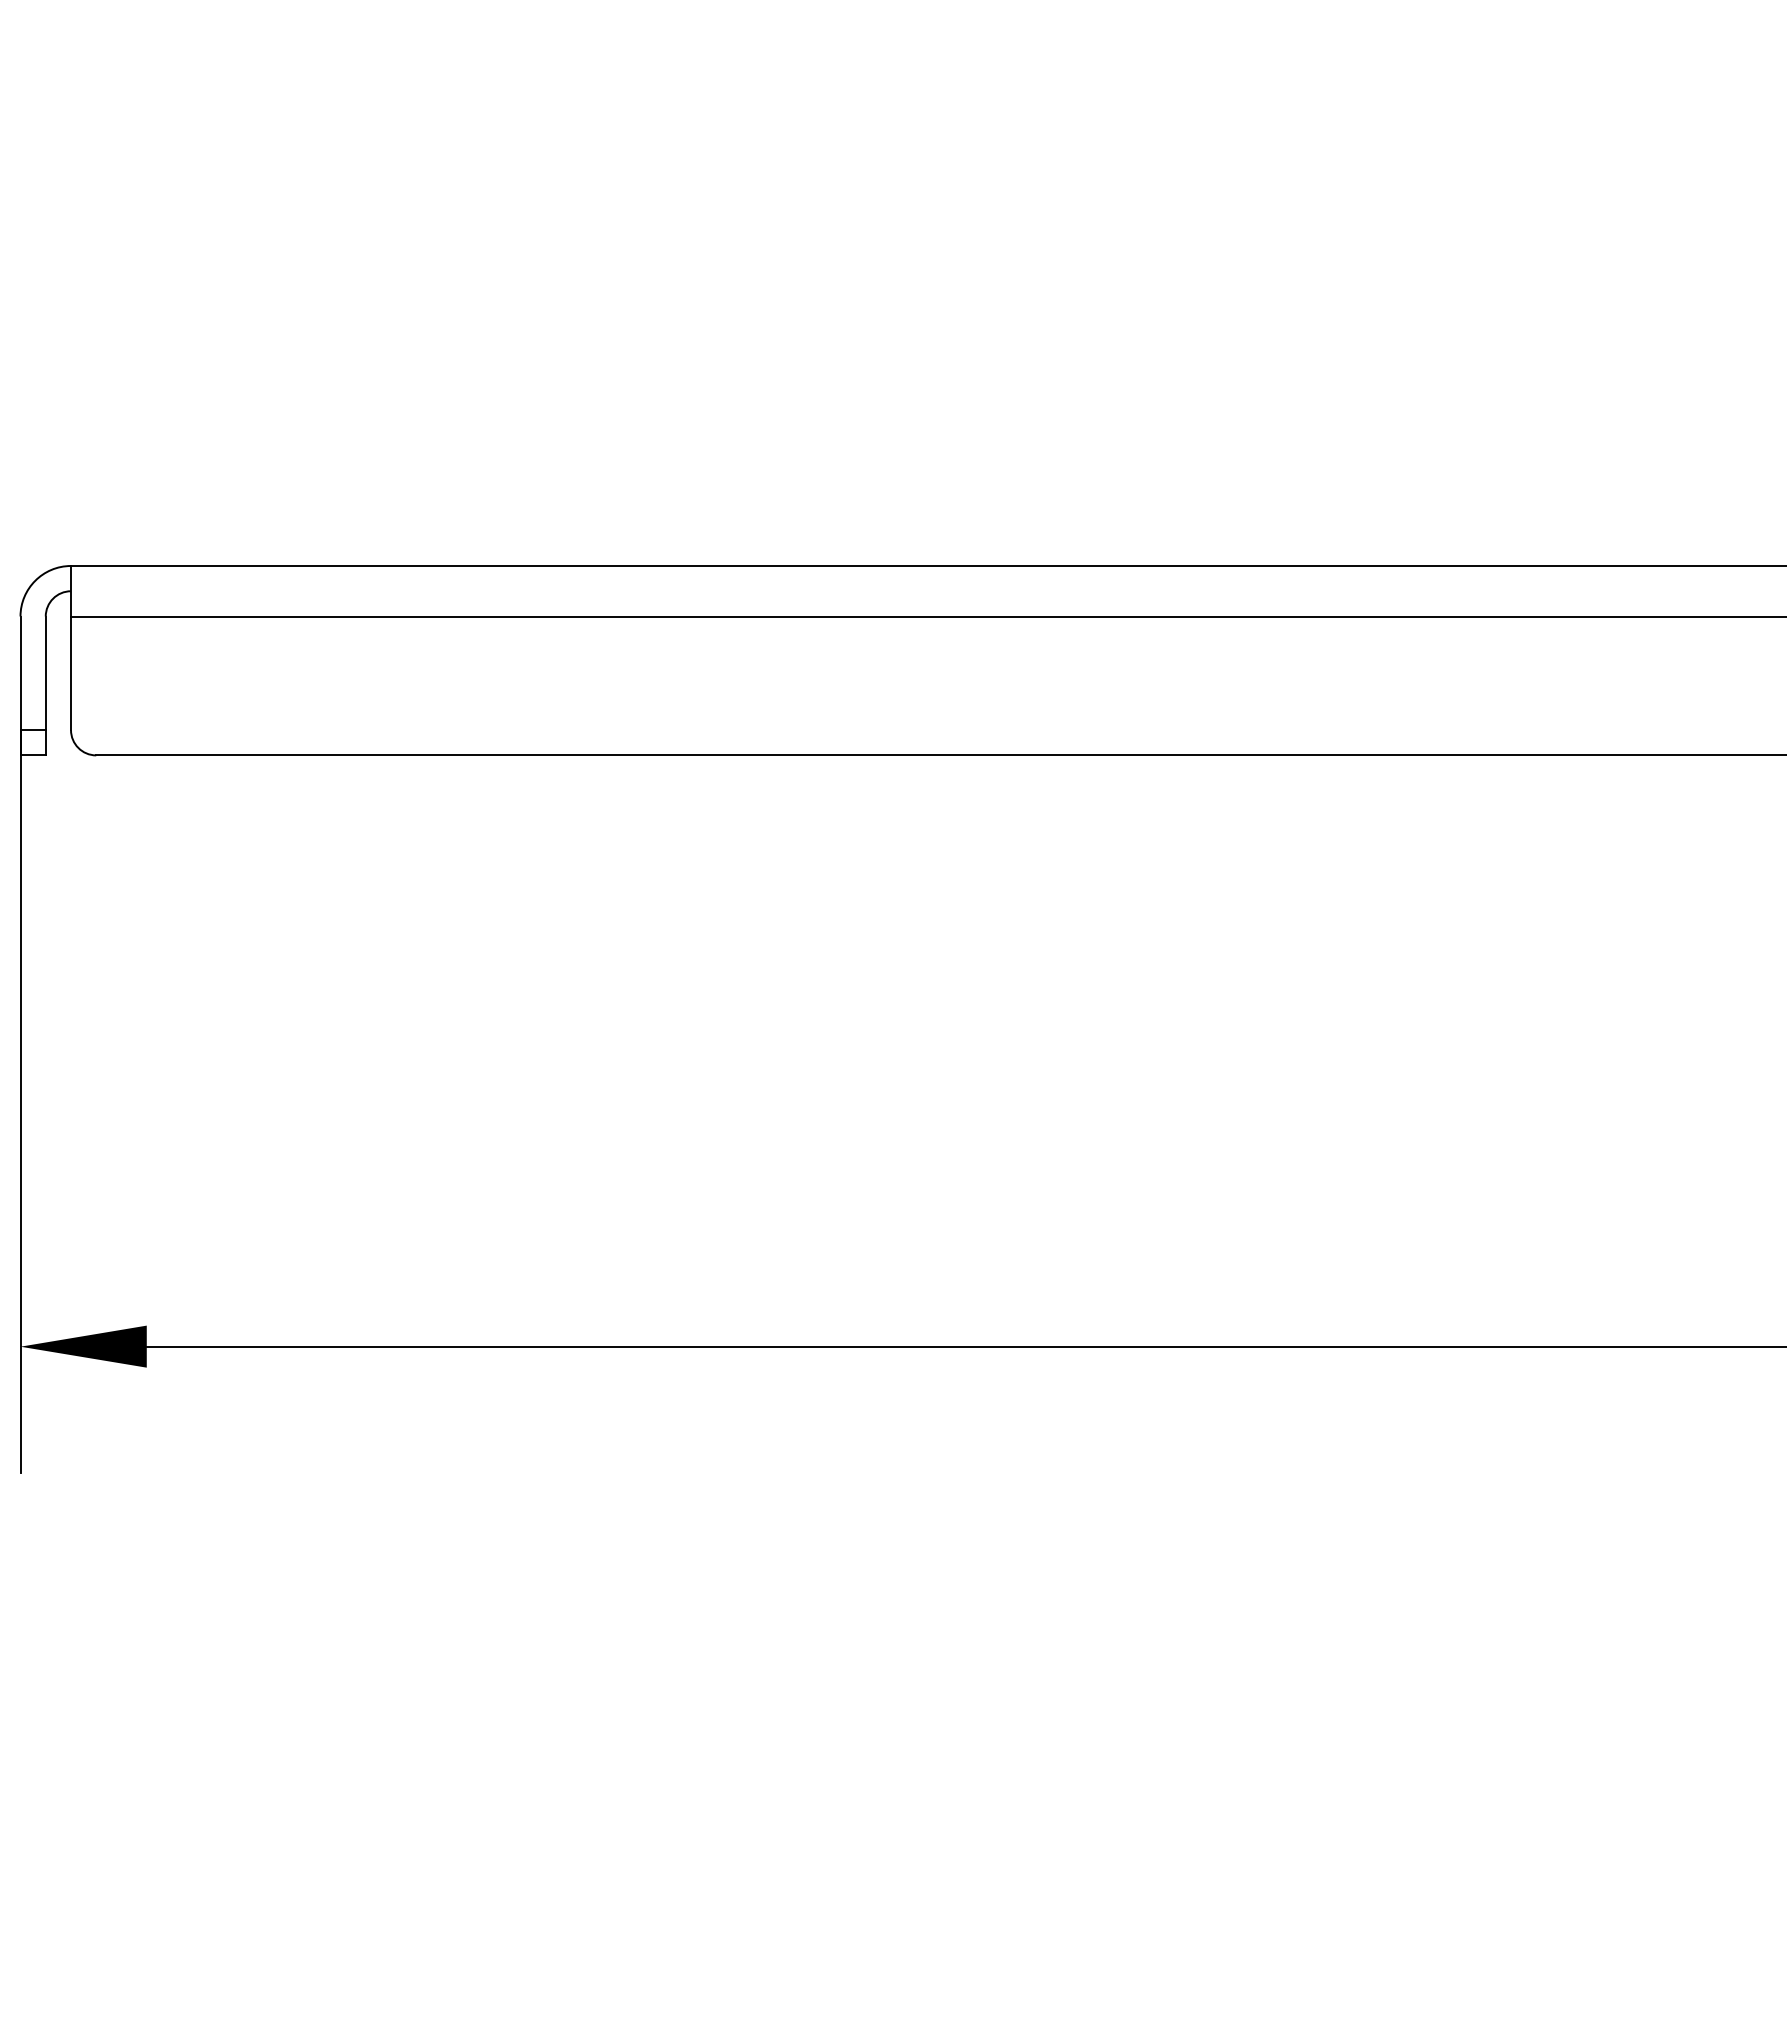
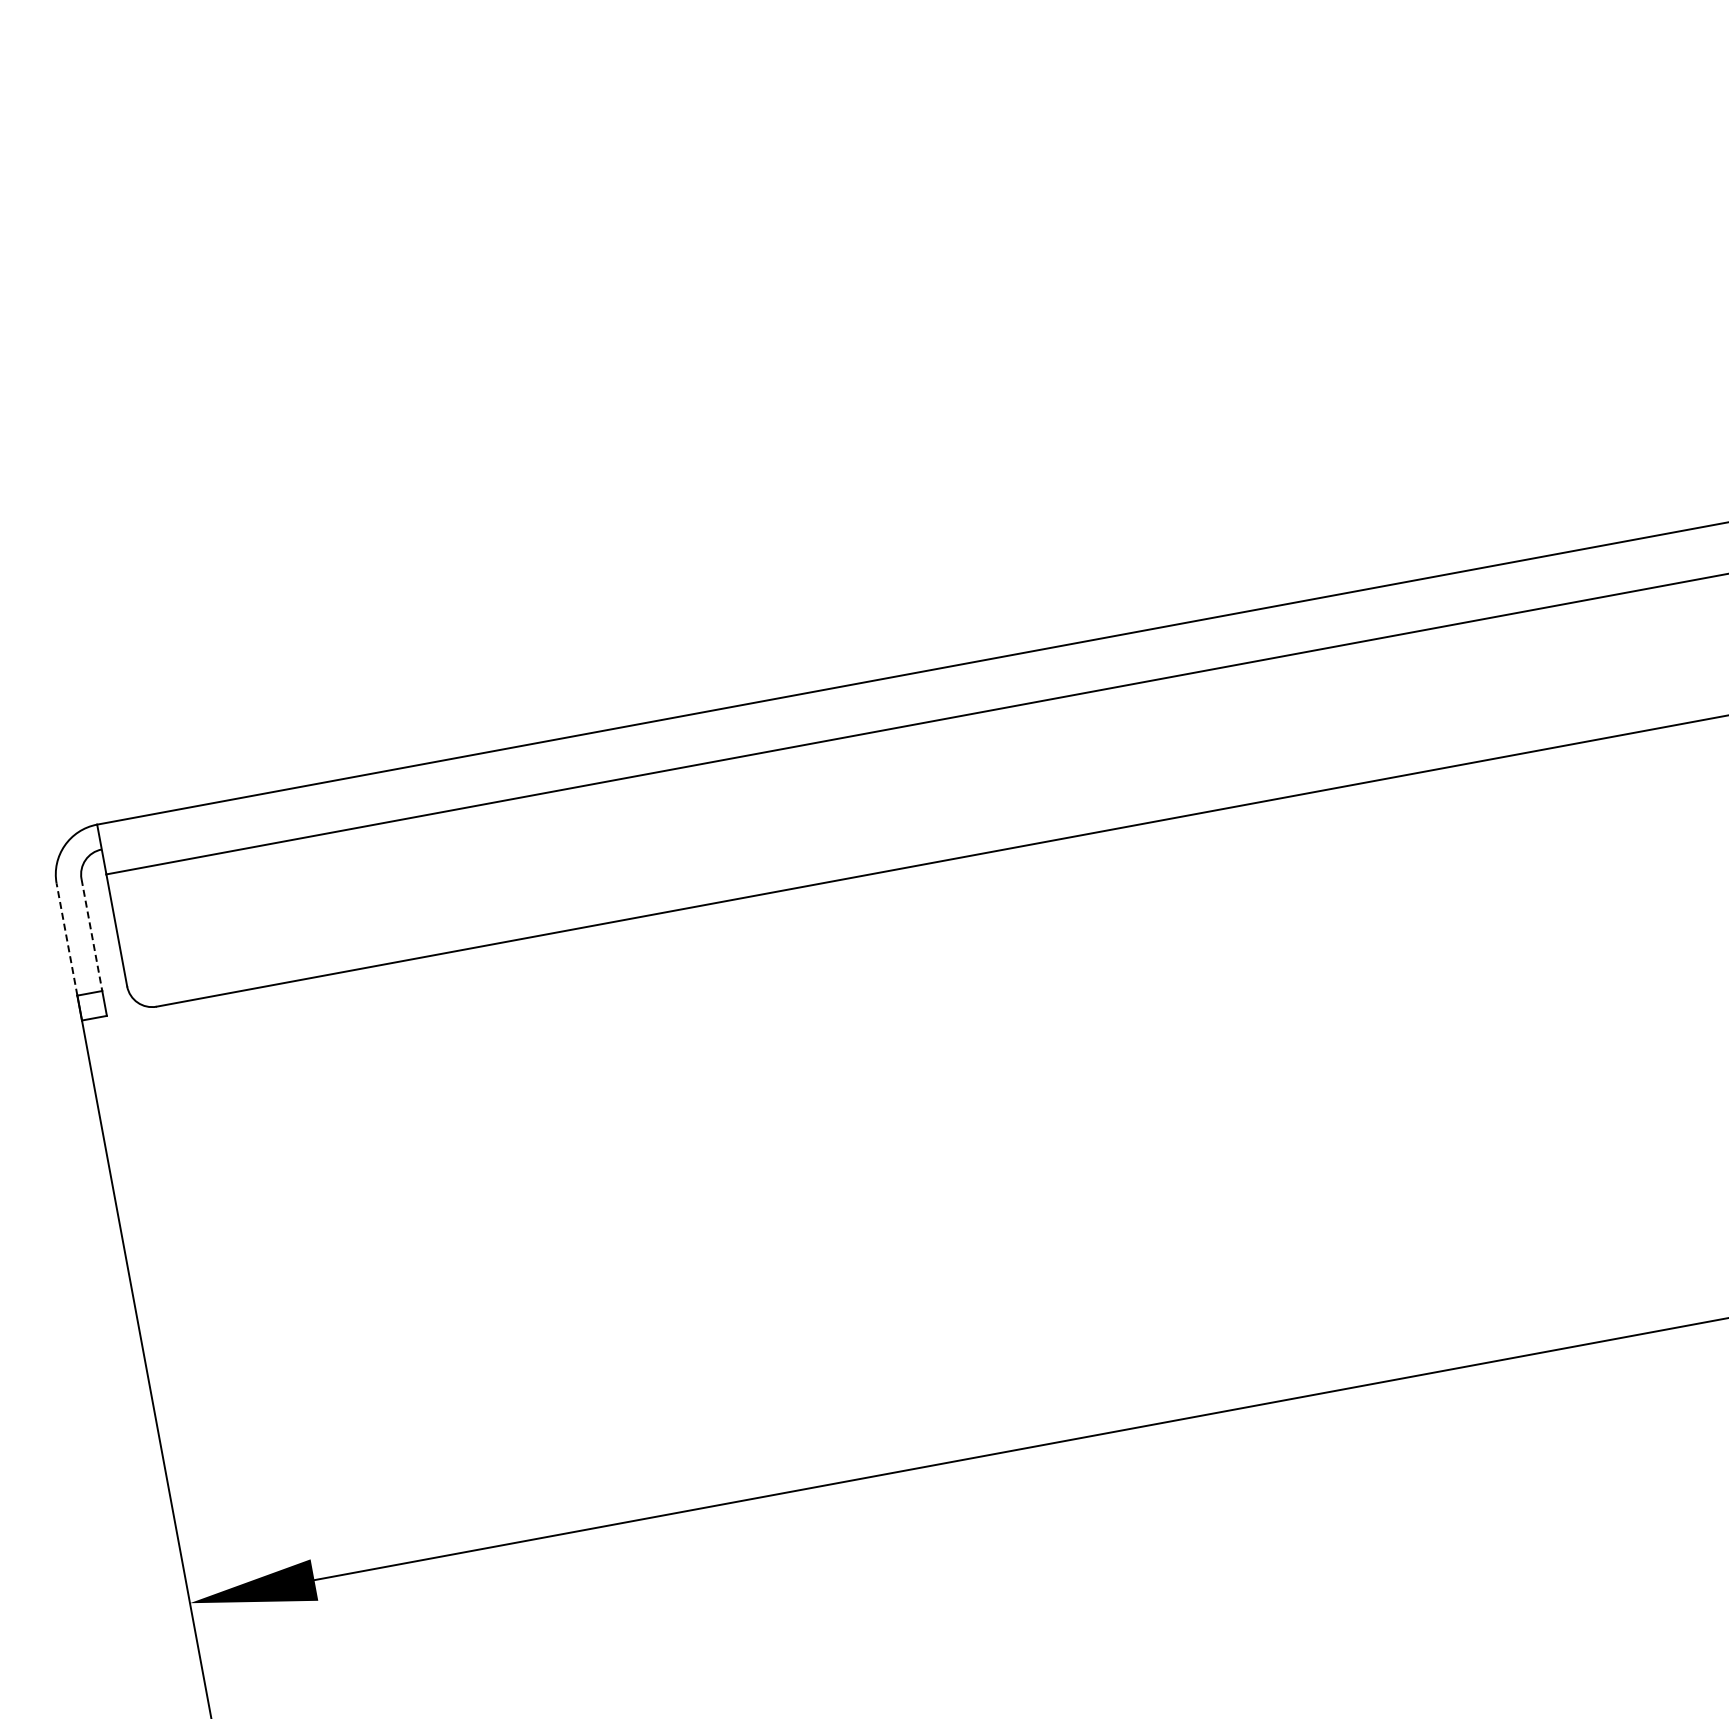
line: (20, 673) -> (67, 939), solid -> dashed
line: (45, 673) -> (91, 935), solid -> dashed

